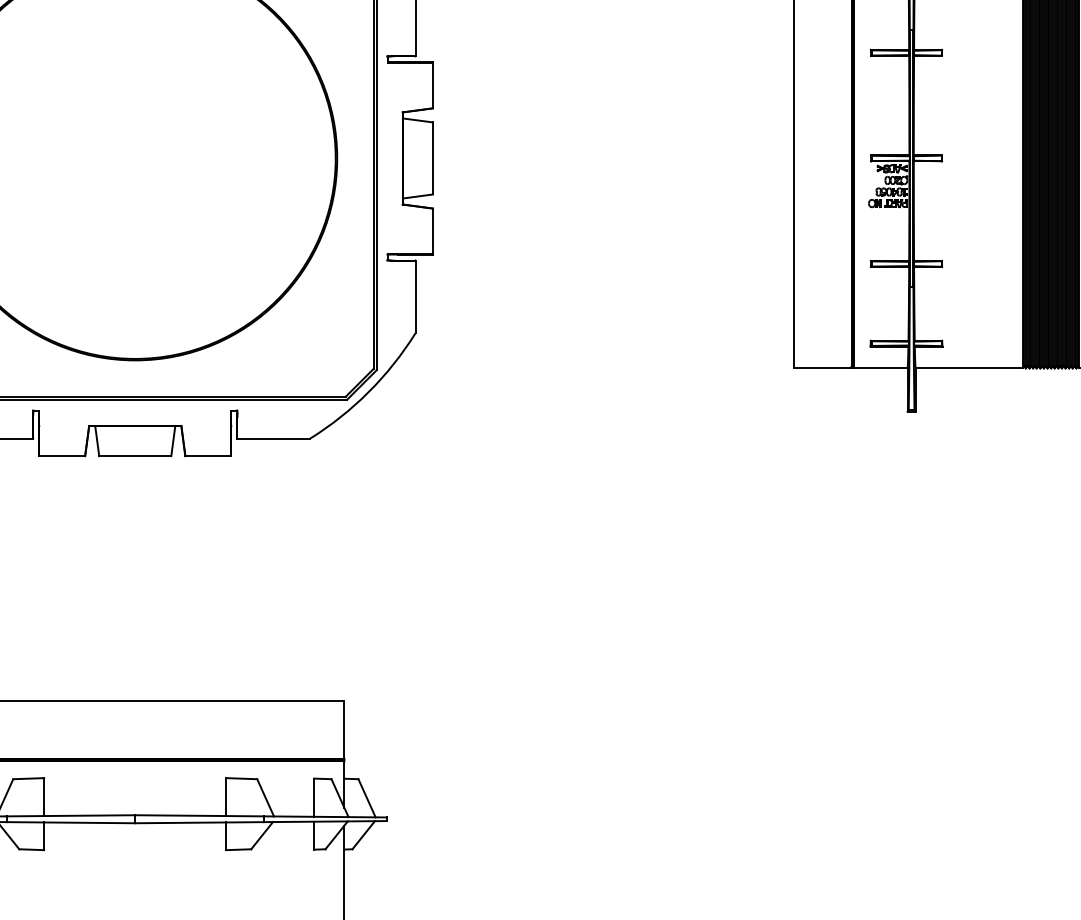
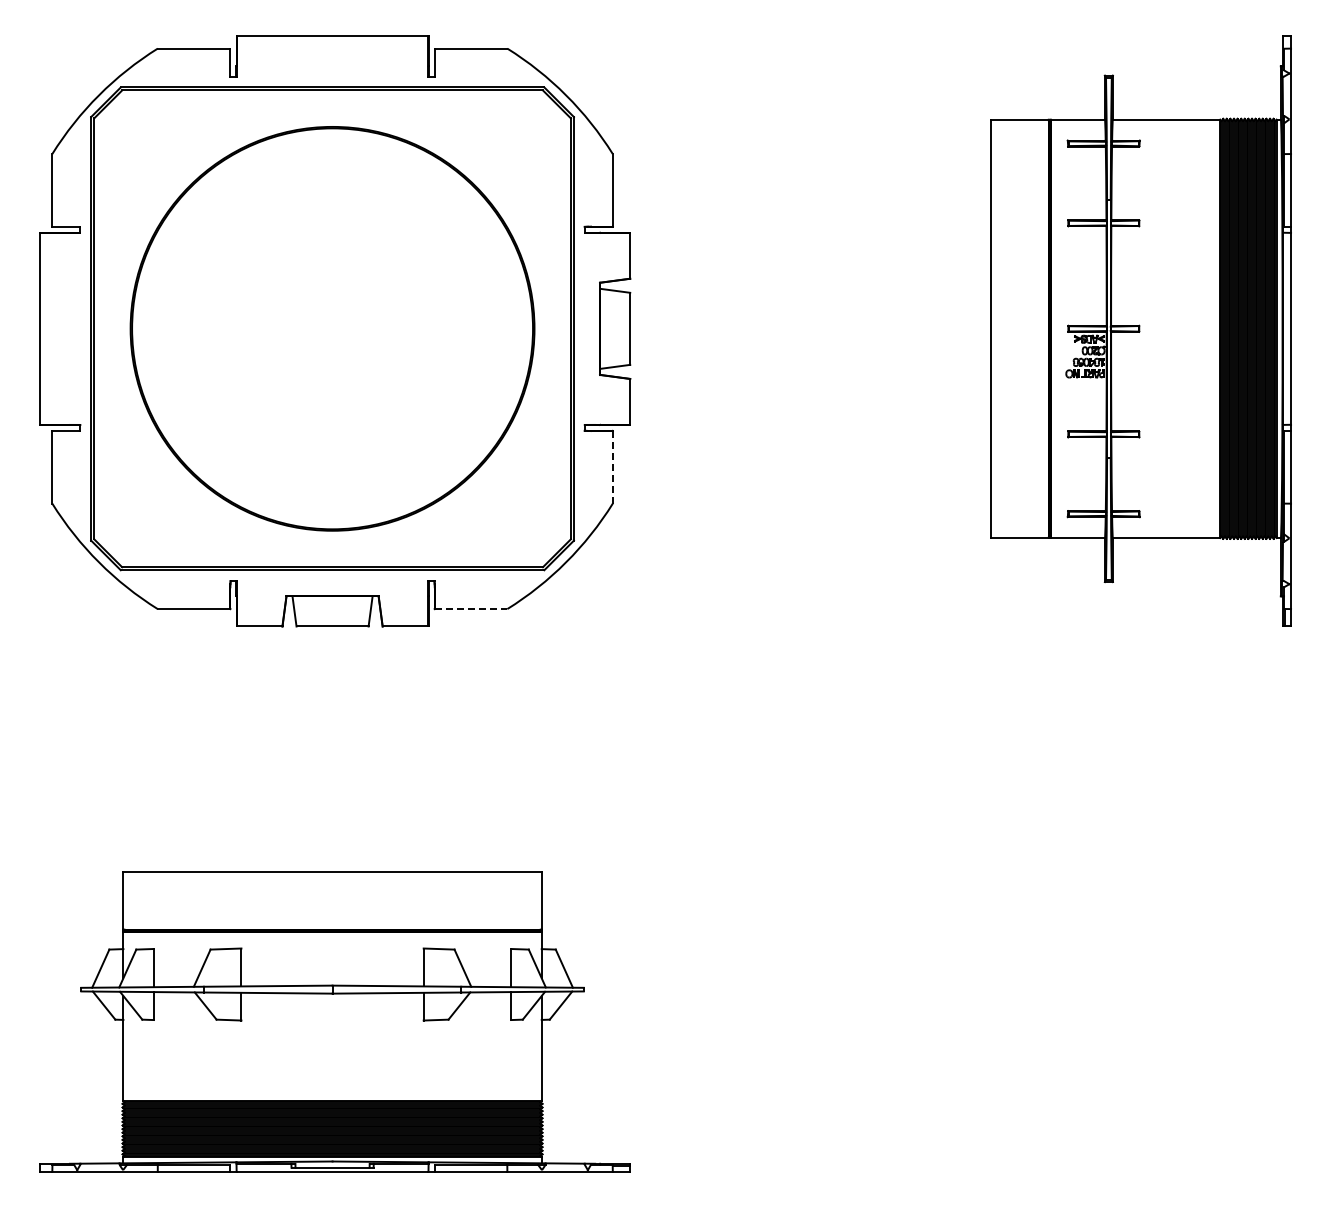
line: (415, 296) -> (612, 466), solid -> dashed
line: (274, 439) -> (471, 609), solid -> dashed

